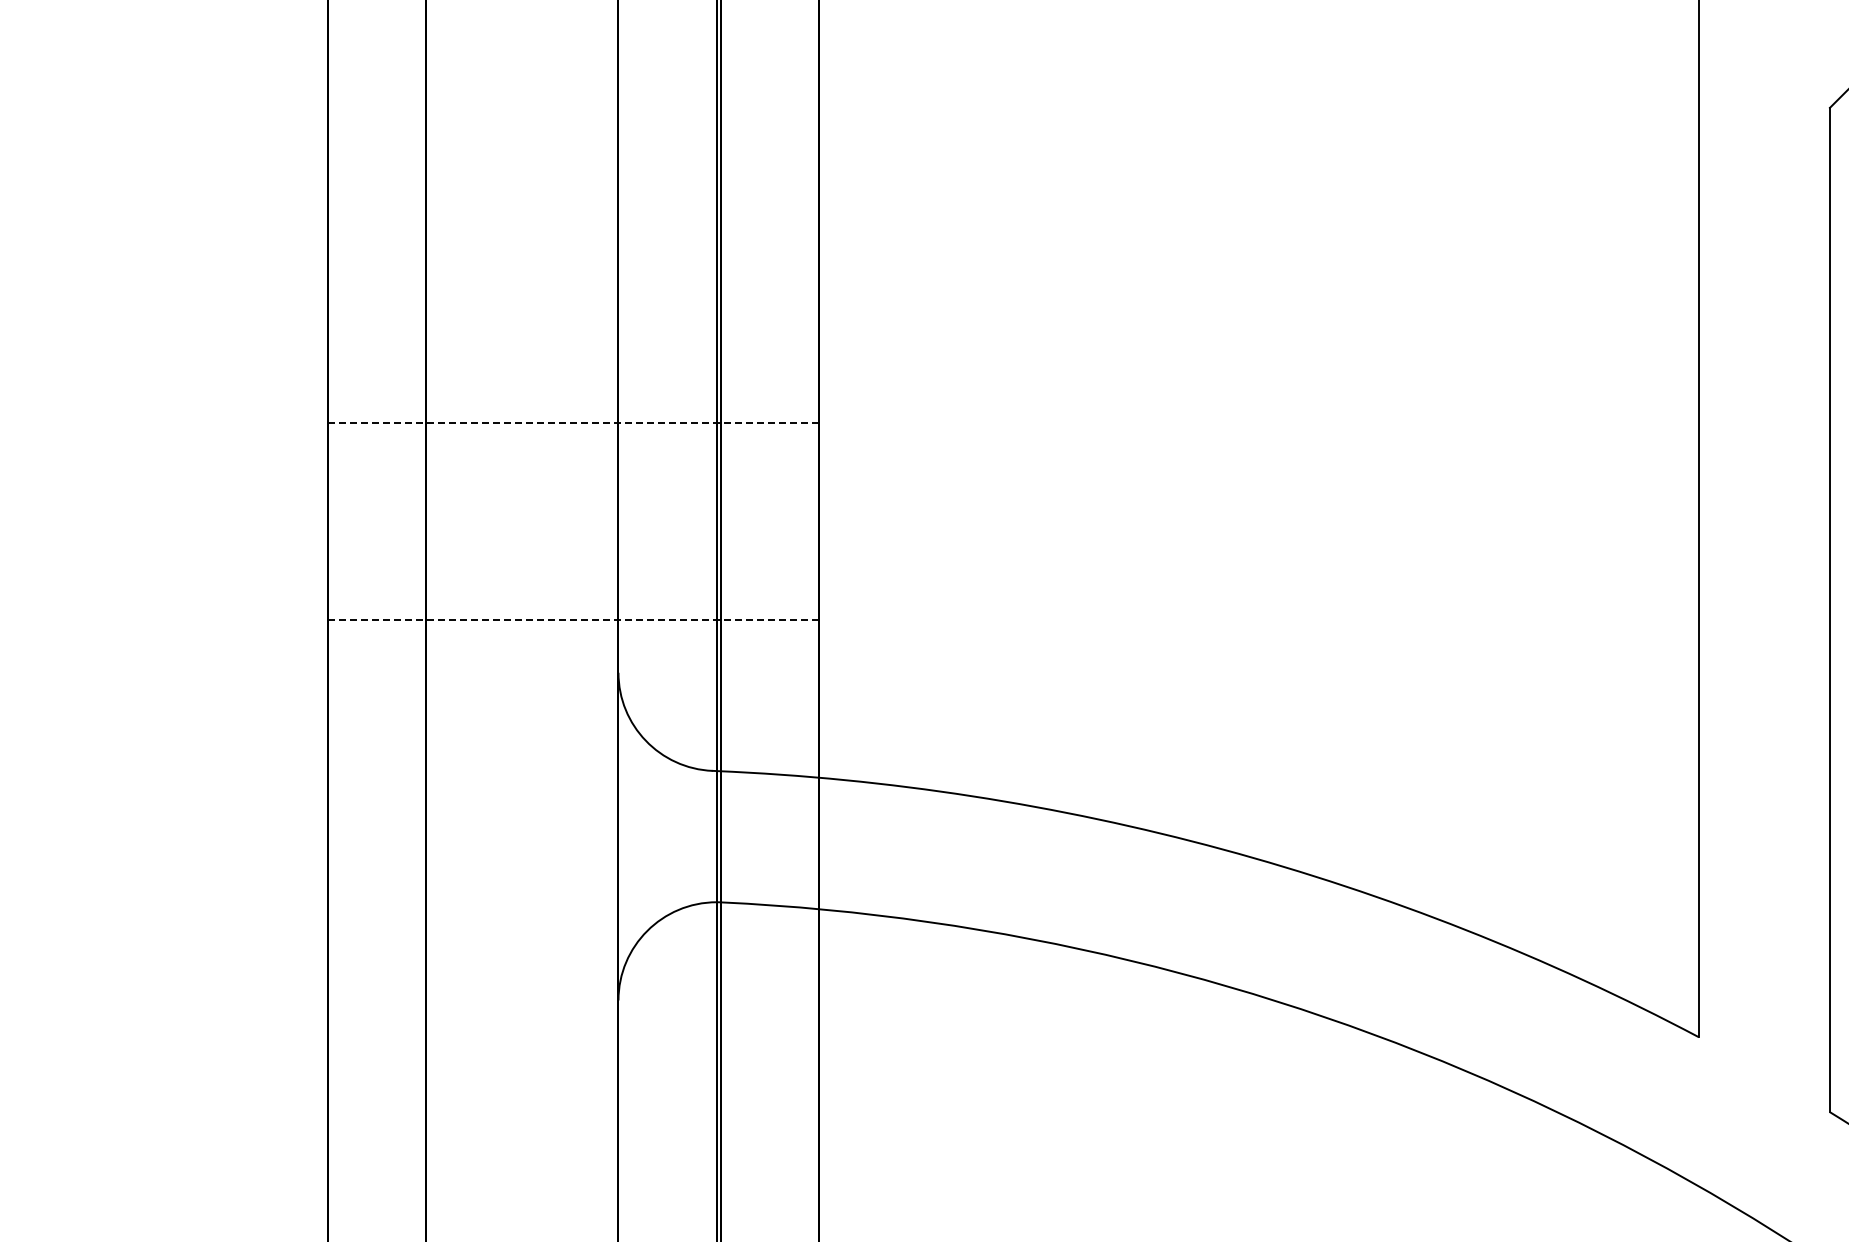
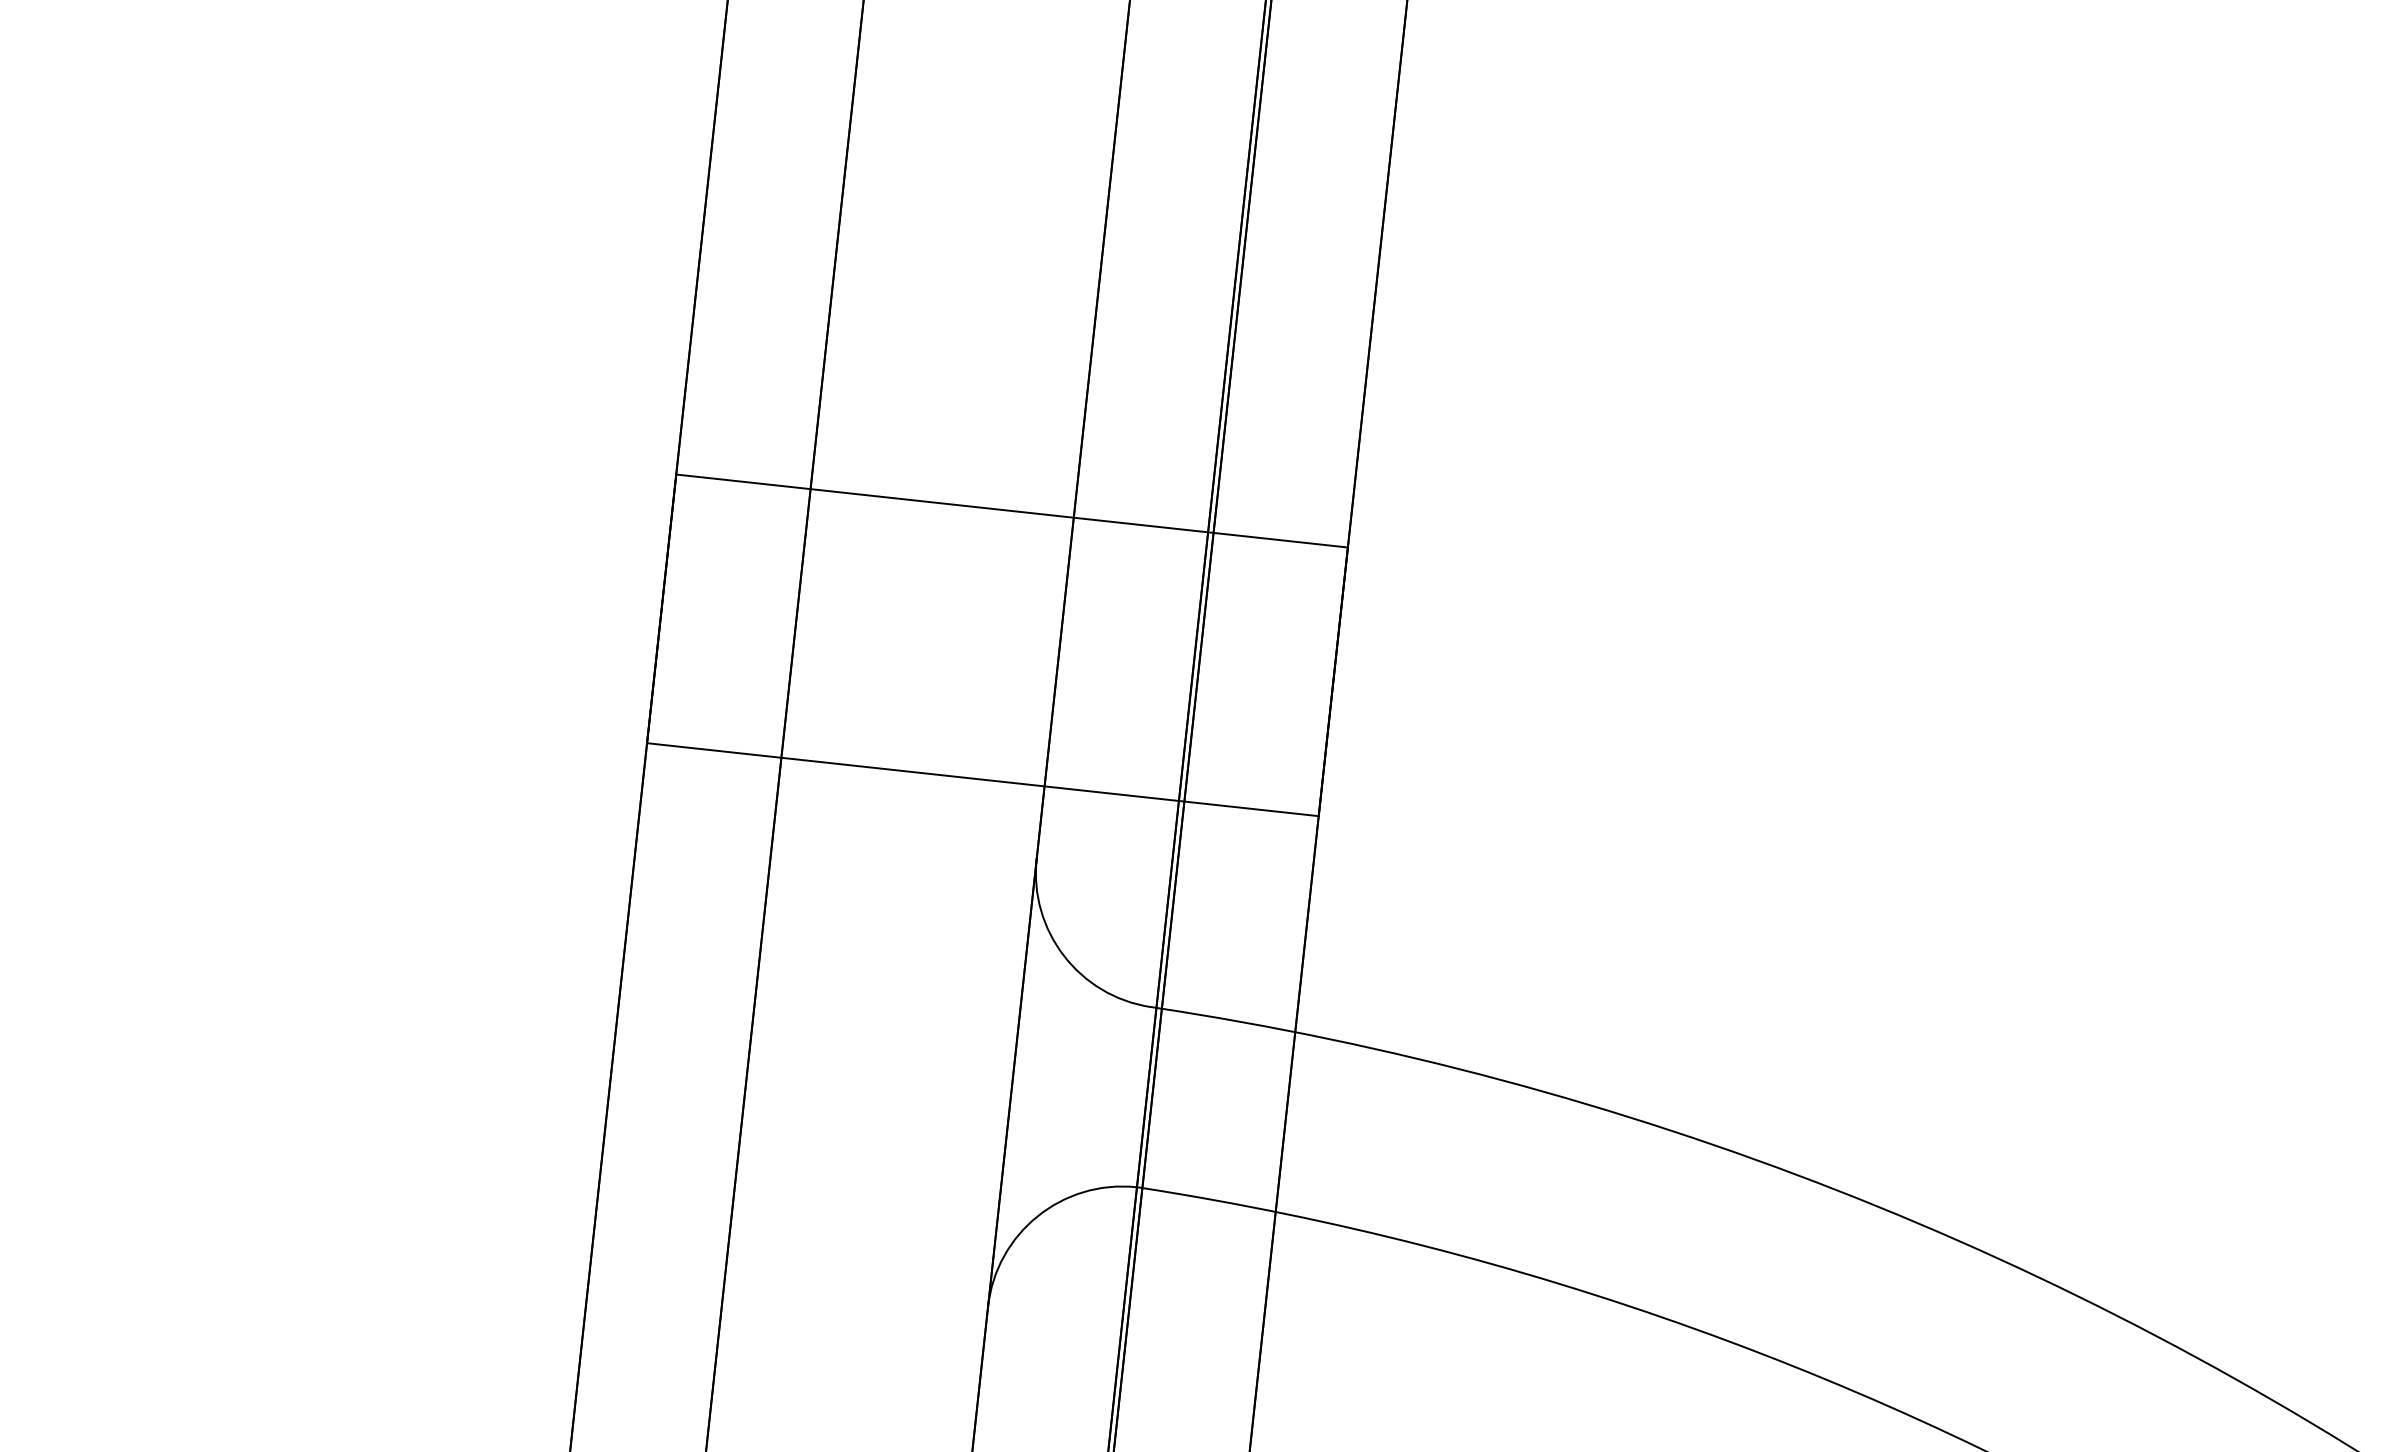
line: (573, 423) -> (1012, 511), dashed -> solid
line: (573, 619) -> (983, 779), dashed -> solid

